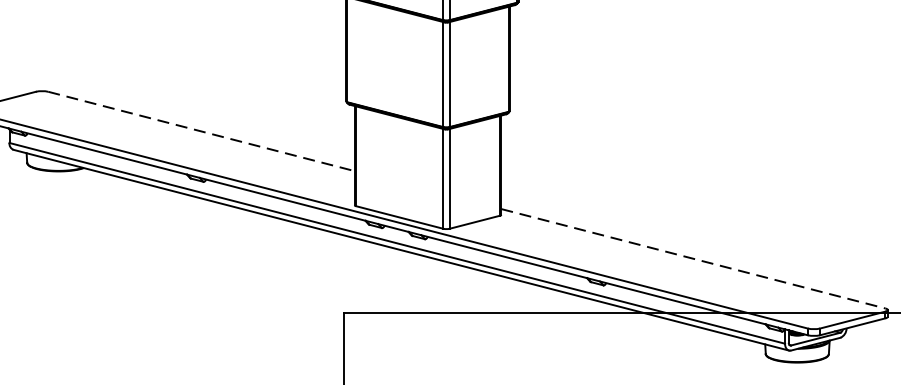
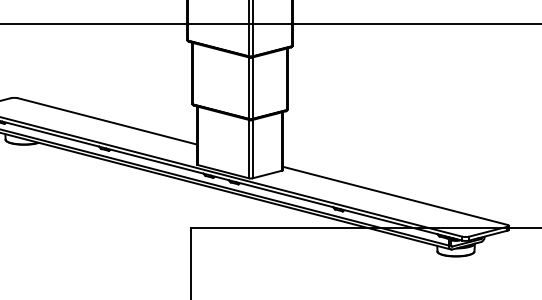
line: (201, 131) -> (107, 121), dashed -> solid
line: (693, 258) -> (395, 195), dashed -> solid

